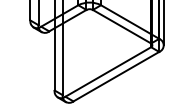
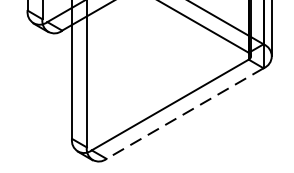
line: (115, 76) -> (183, 113), solid -> dashed

